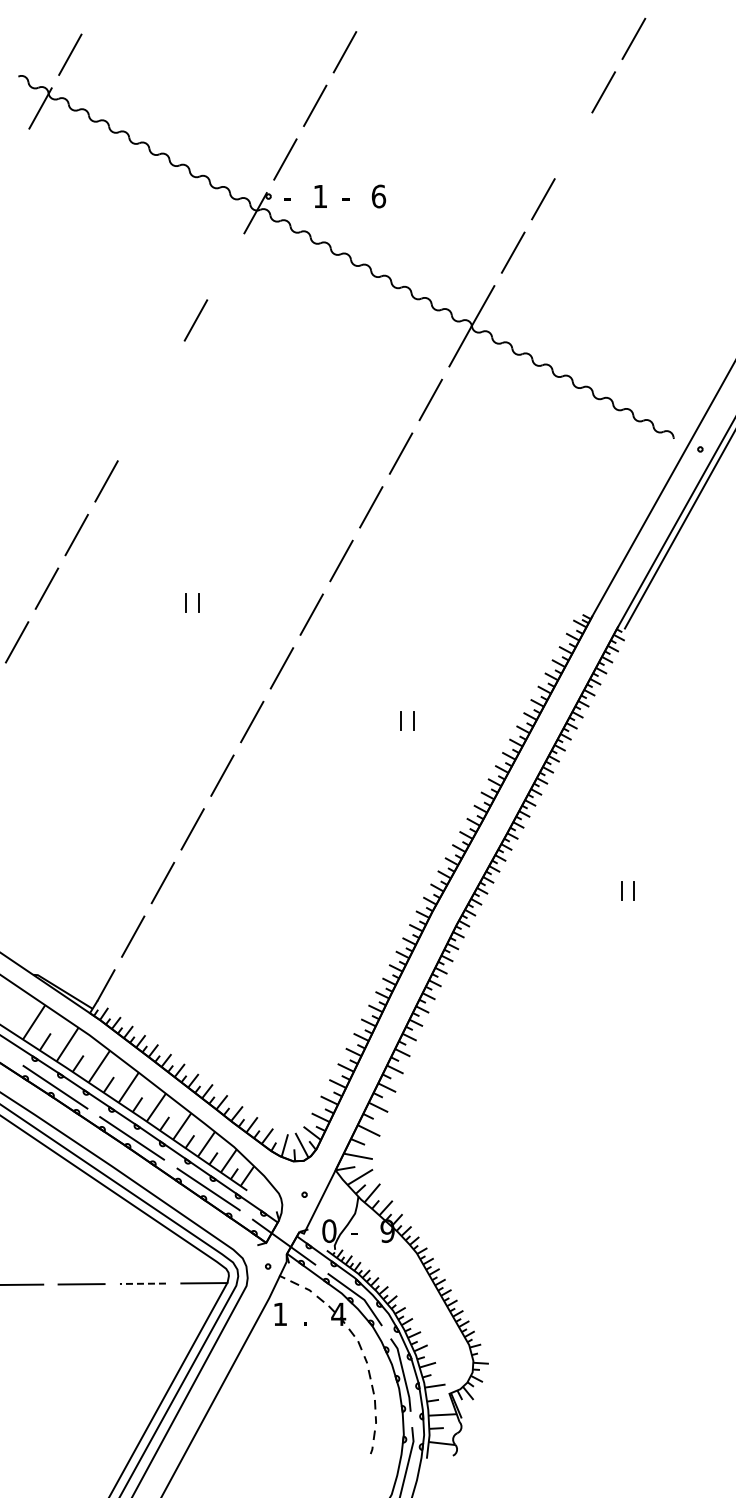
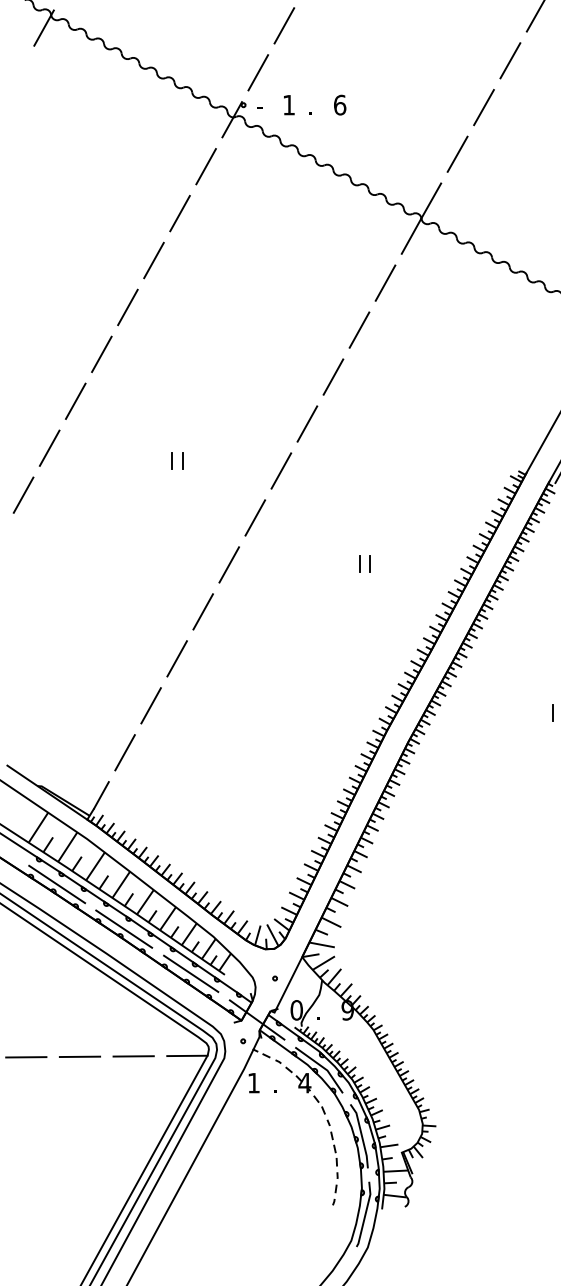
line: (573, 145) -> (510, 60), added
text: (345, 202) -> (310, 110), - -> .
line: (225, 266) -> (205, 166), added
line: (165, 374) -> (153, 260), added
line: (136, 427) -> (128, 307), added
text: (354, 1237) -> (318, 1015), - -> .
line: (142, 1283) -> (133, 1056), dashed -> solid

